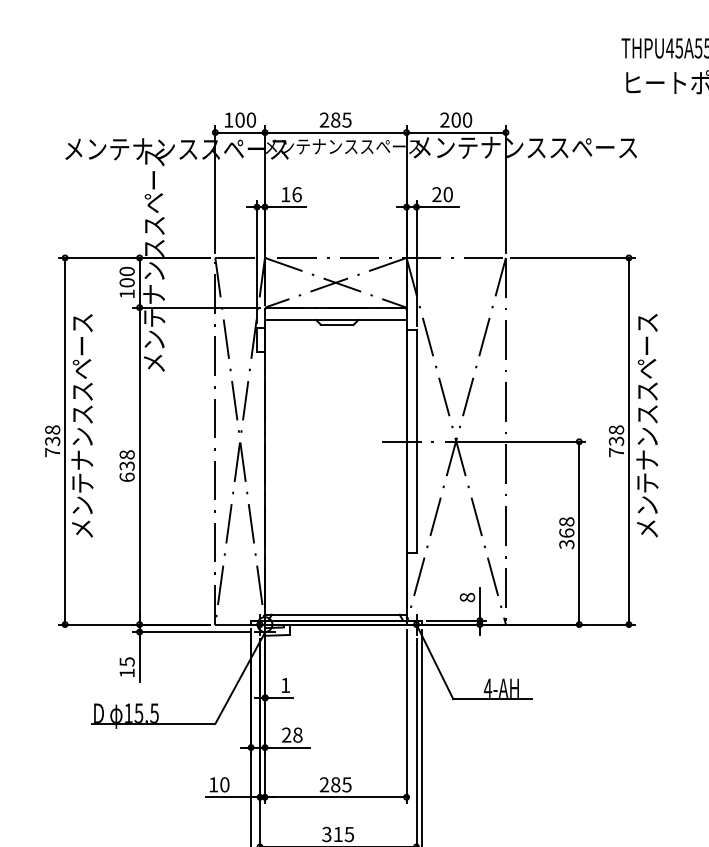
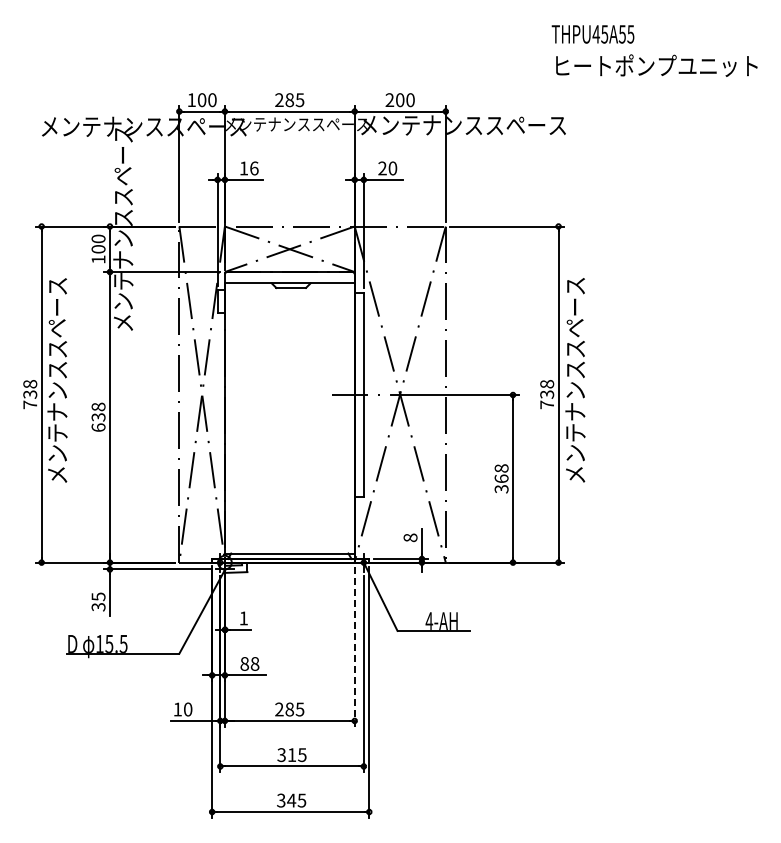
text: (127, 673) -> (98, 607), 15 -> 35
line: (406, 716) -> (354, 646), solid -> dashed
text: (286, 734) -> (244, 663), 28 -> 88

